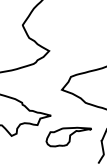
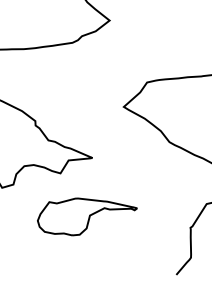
part: (68, 136) -> (86, 217), moved

